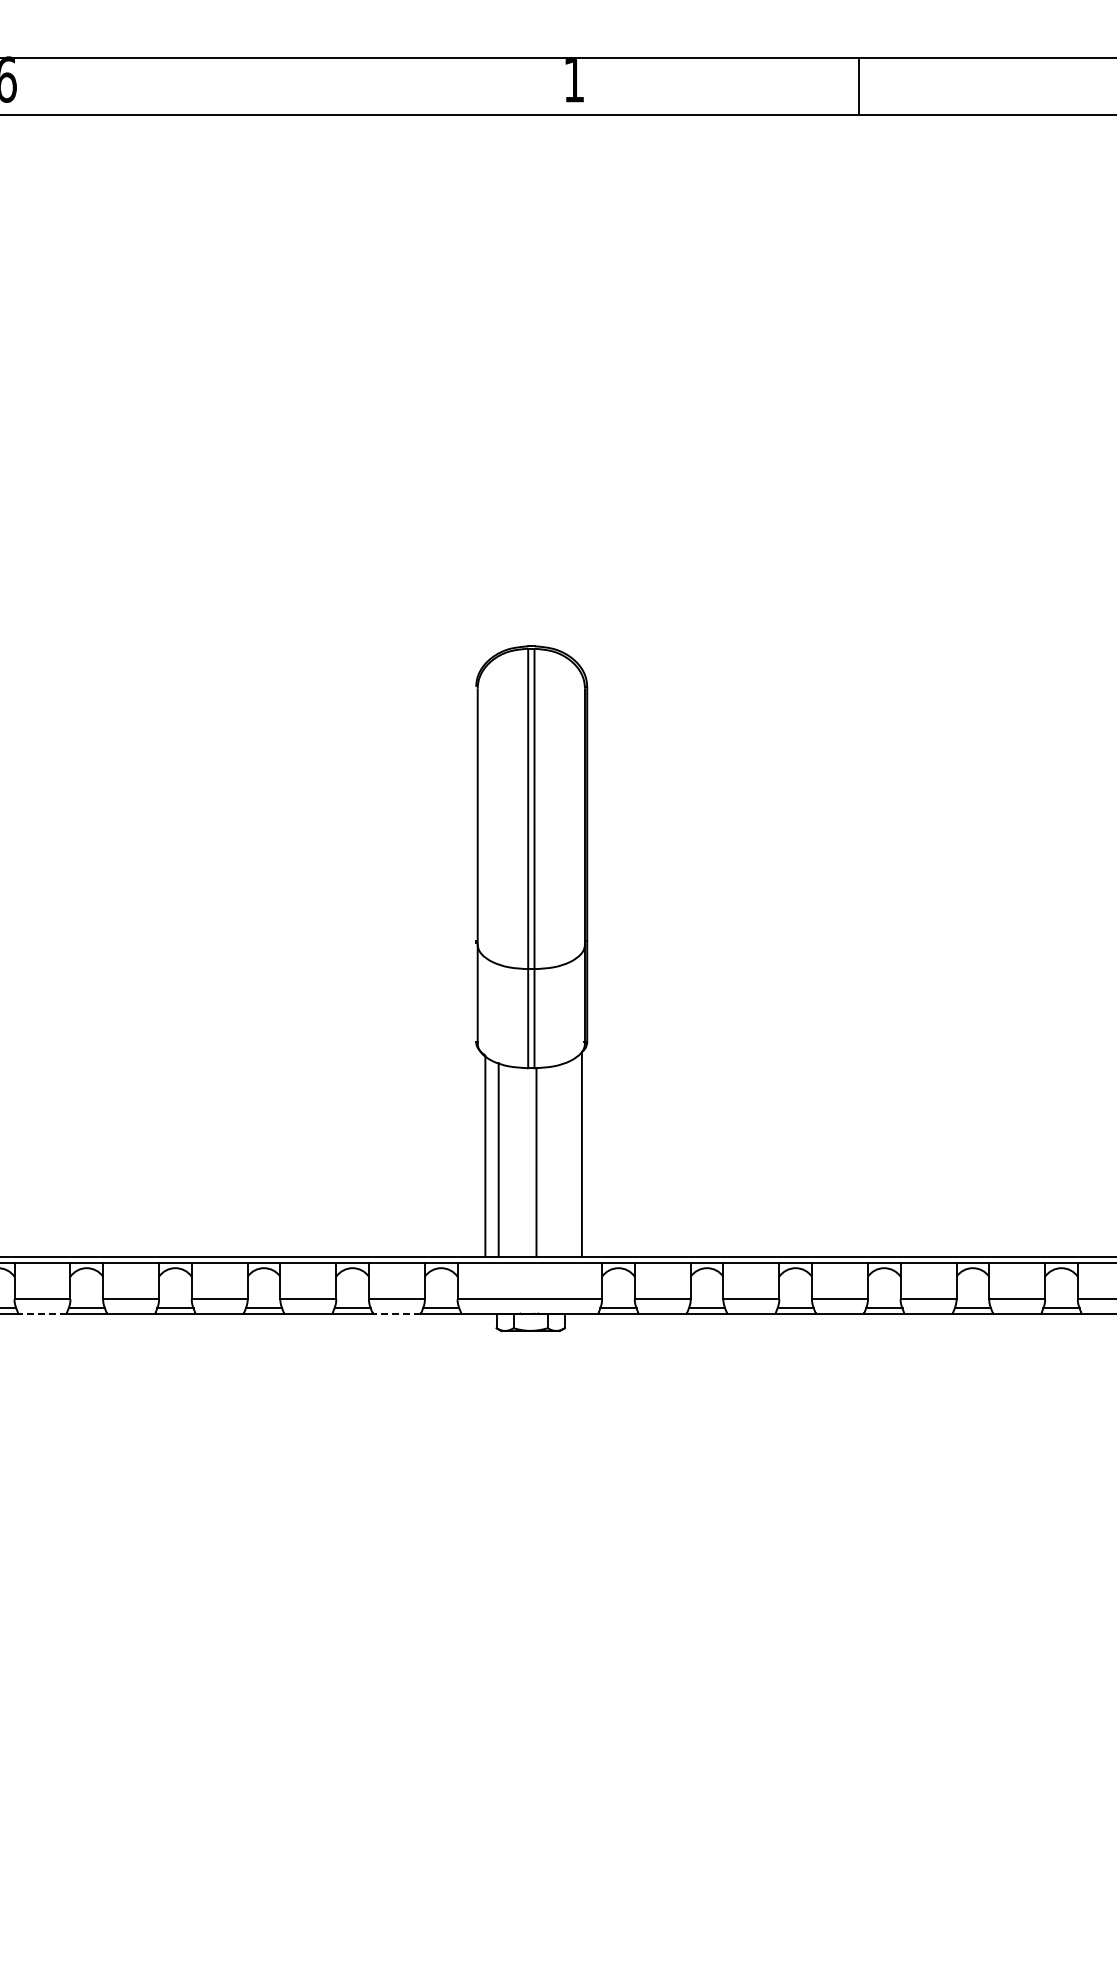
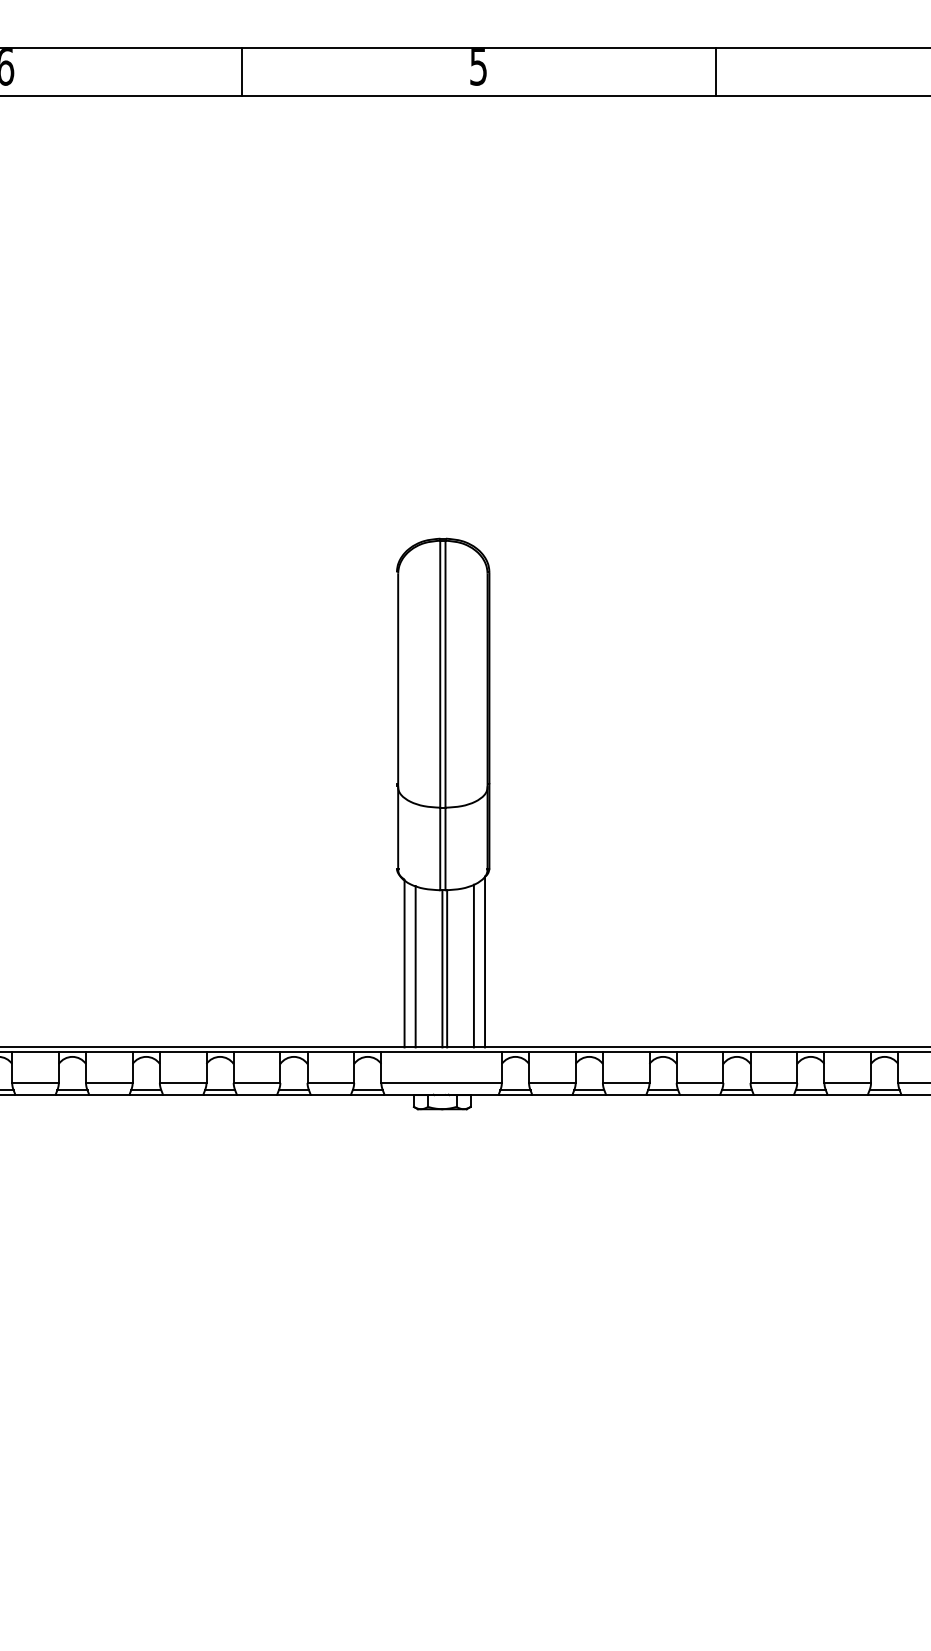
text: (573, 80) -> (477, 67), 1 -> 5
line: (290, 85) -> (242, 71), added
line: (568, 1158) -> (473, 965), added
line: (530, 1162) -> (442, 968), added
line: (42, 1313) -> (35, 1094), dashed -> solid
line: (396, 1313) -> (330, 1094), dashed -> solid

